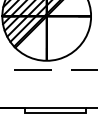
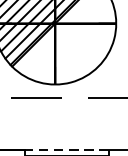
line: (54, 108) -> (65, 150), solid -> dashed

